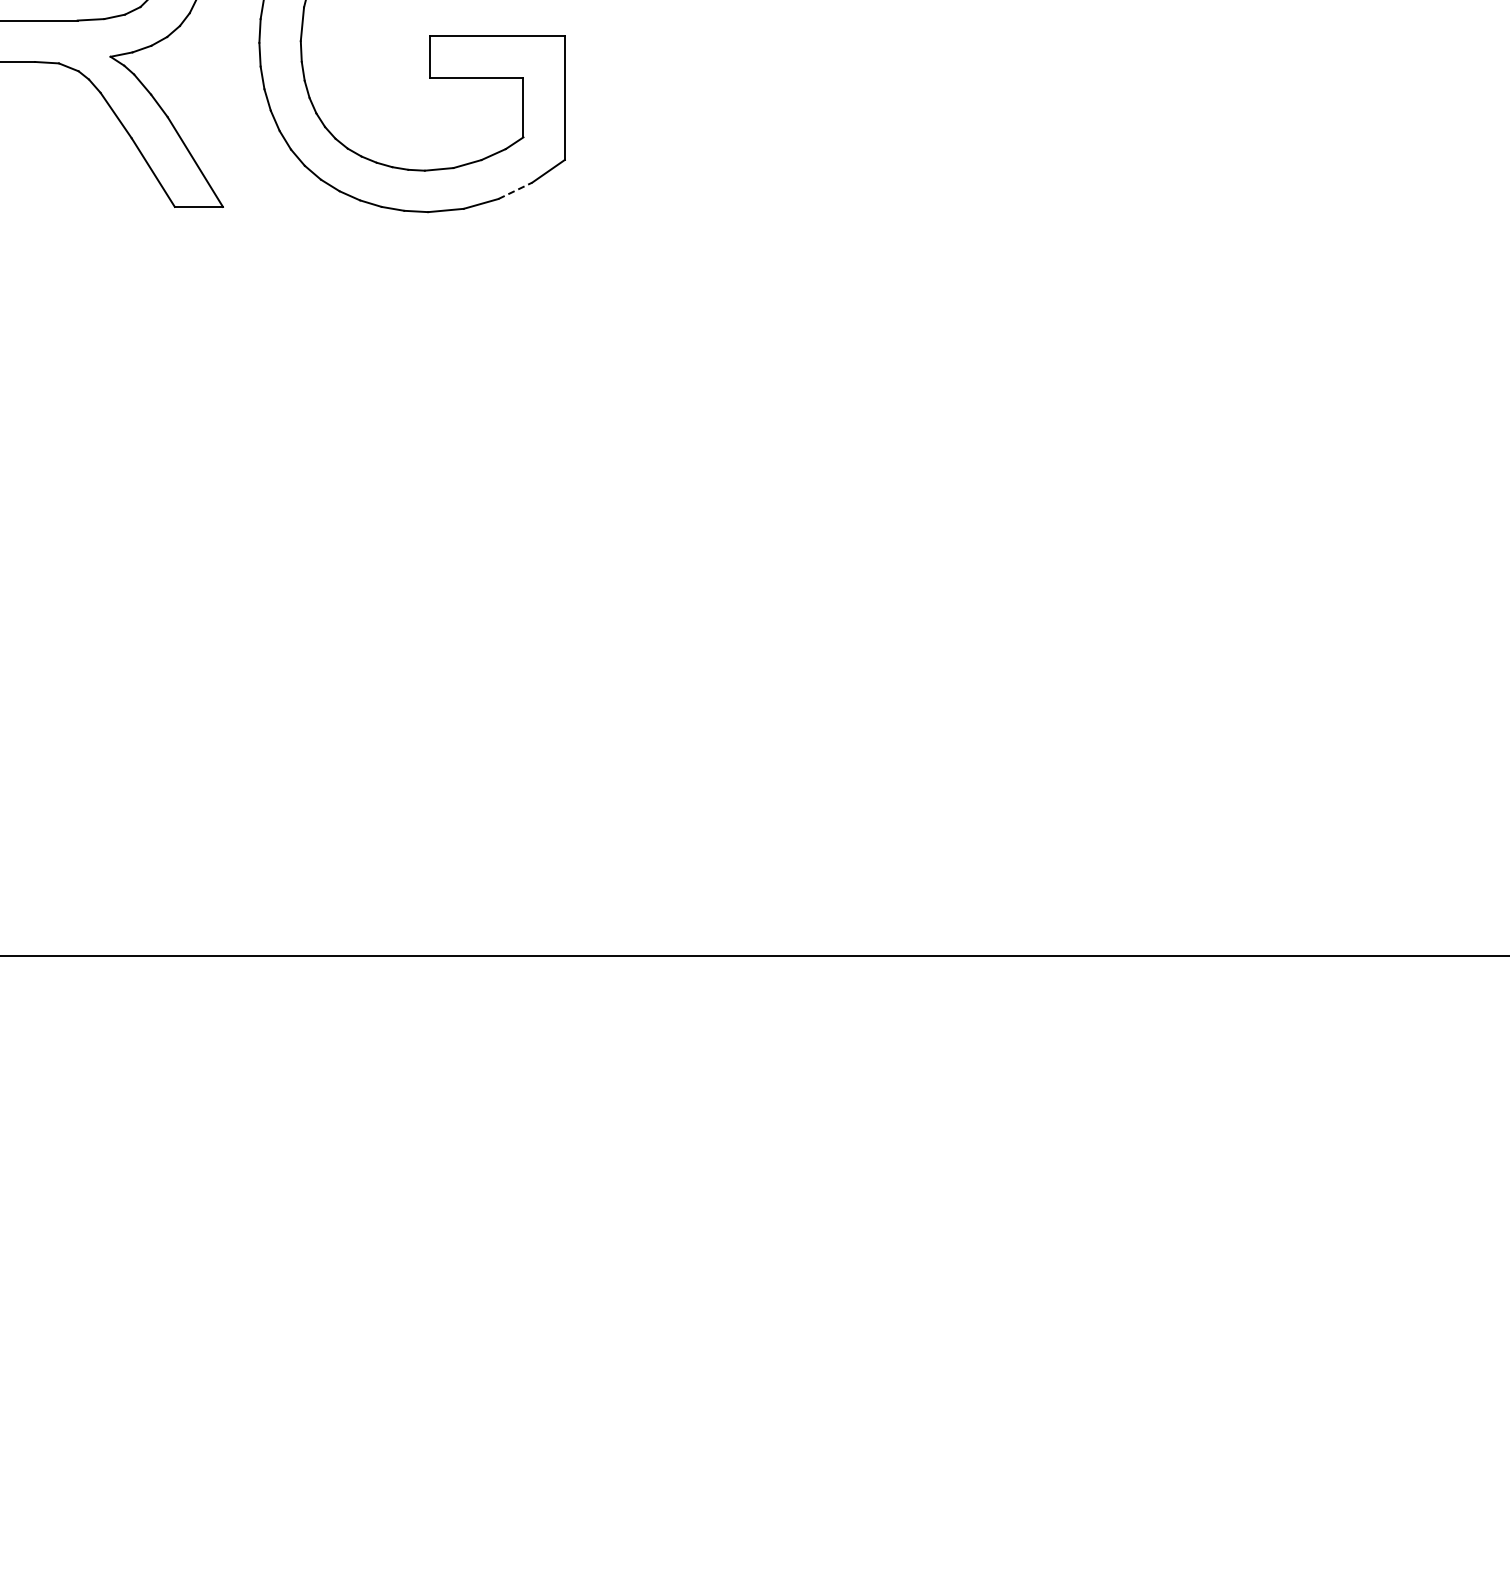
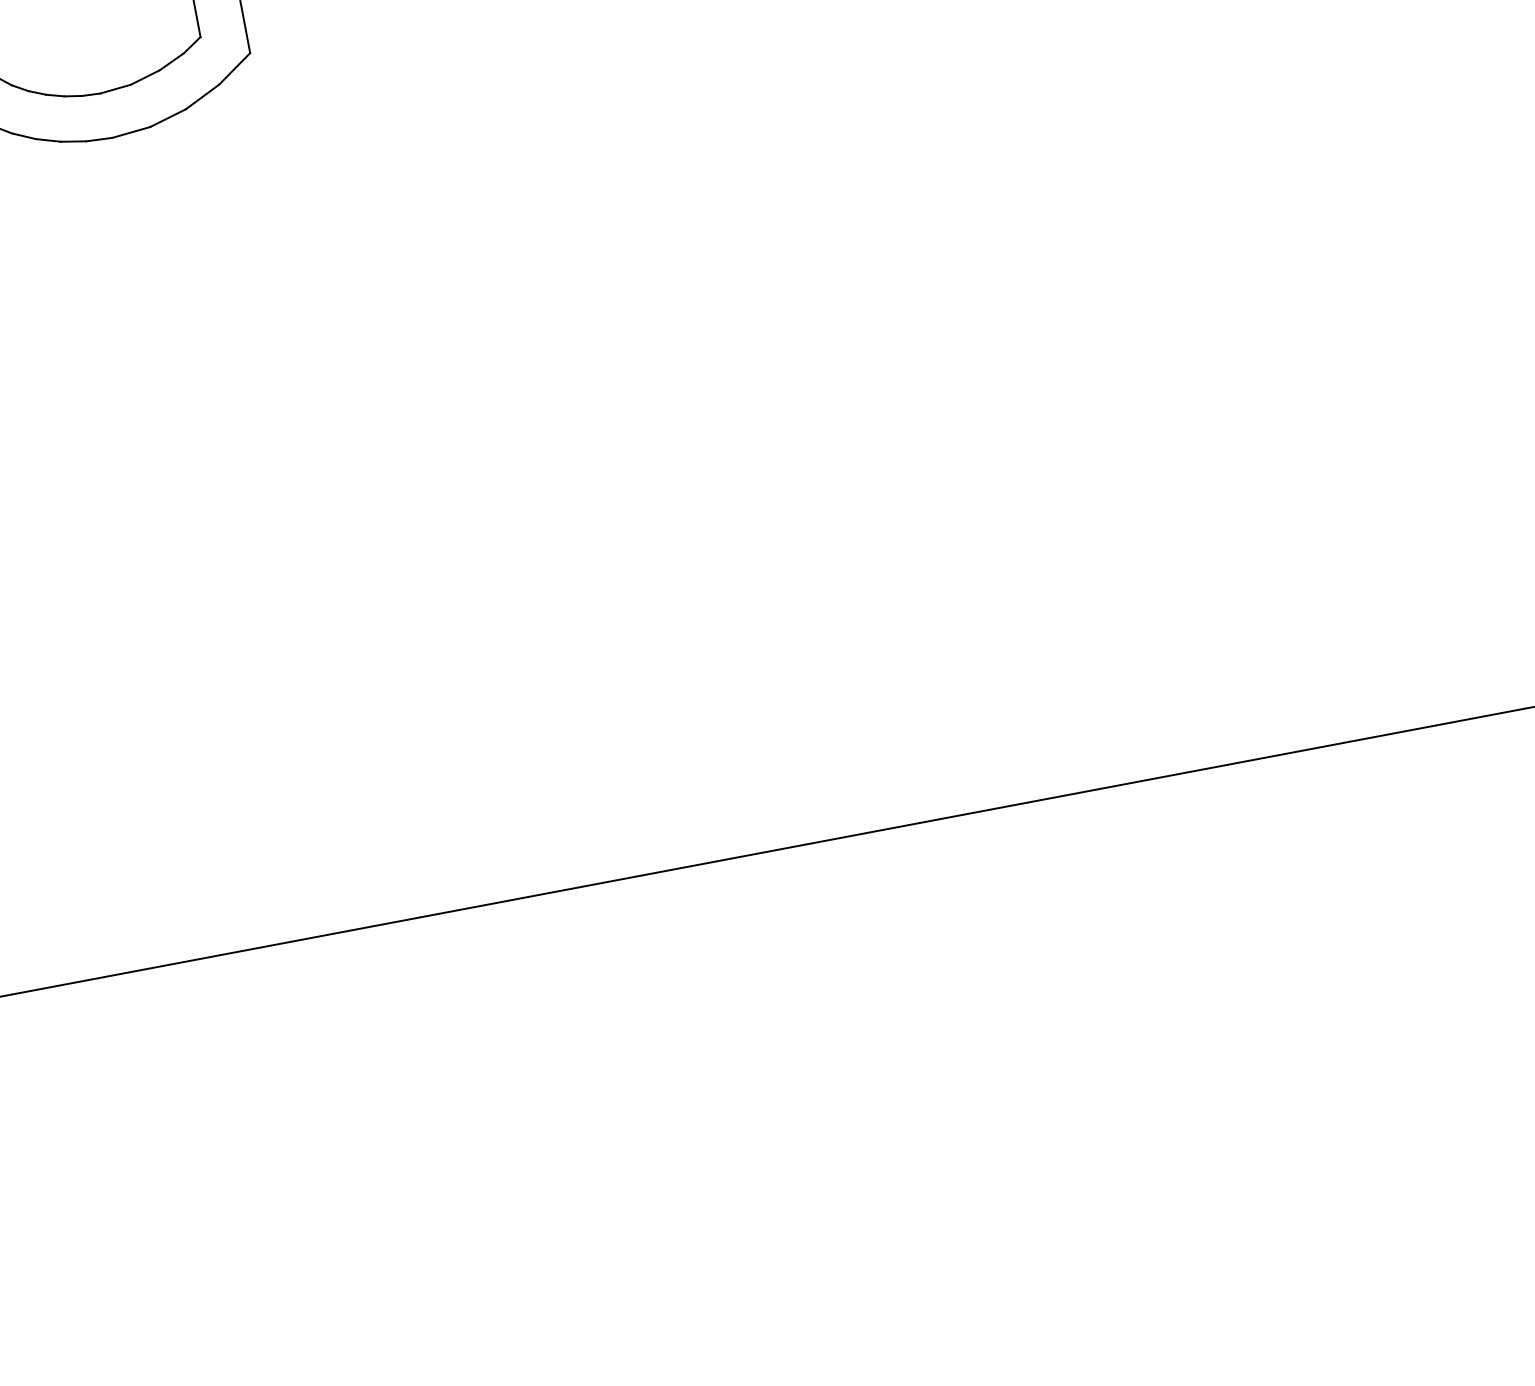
line: (515, 190) -> (202, 96), dashed -> solid

